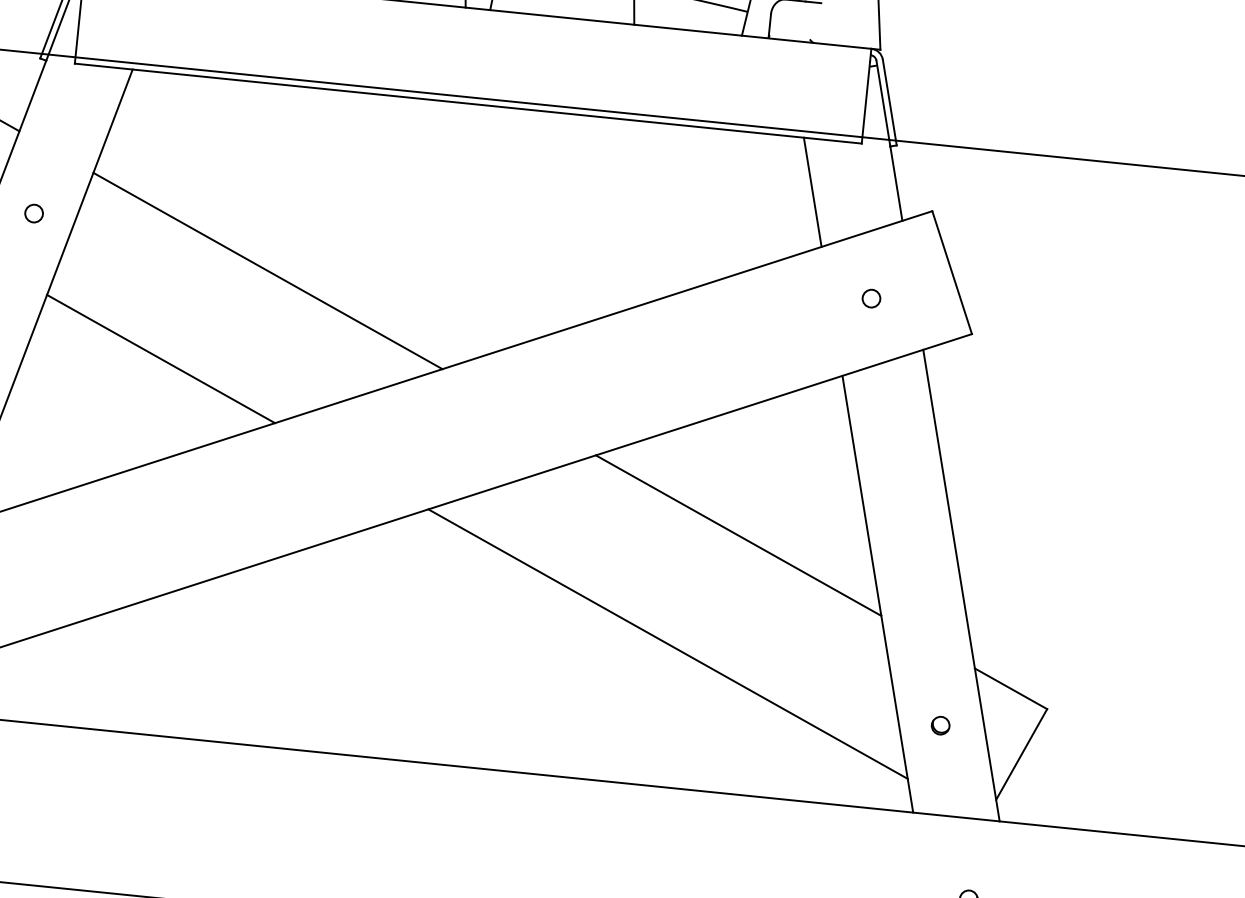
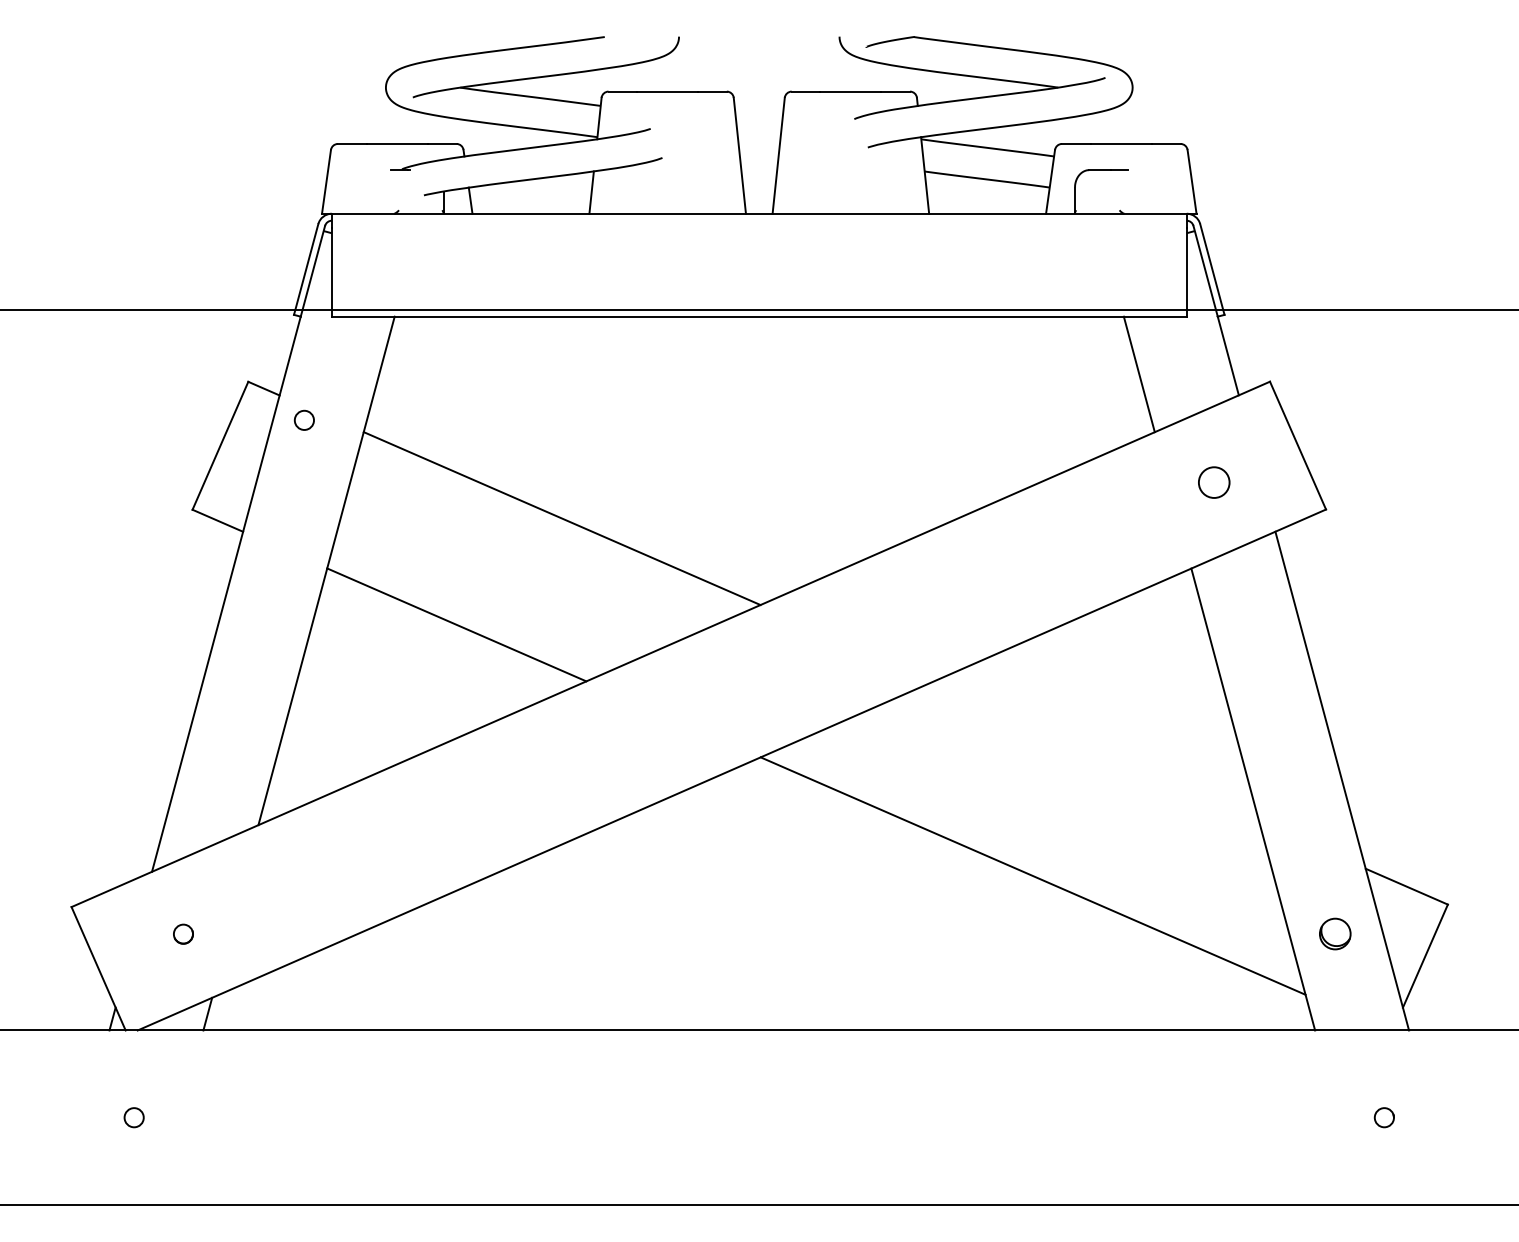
circle: (33, 212) -> (303, 419), moved
circle: (870, 297) -> (1213, 481), size x1.6
line: (738, 535) -> (1096, 751), removed
part: (940, 725) -> (1334, 933), size x1.6

